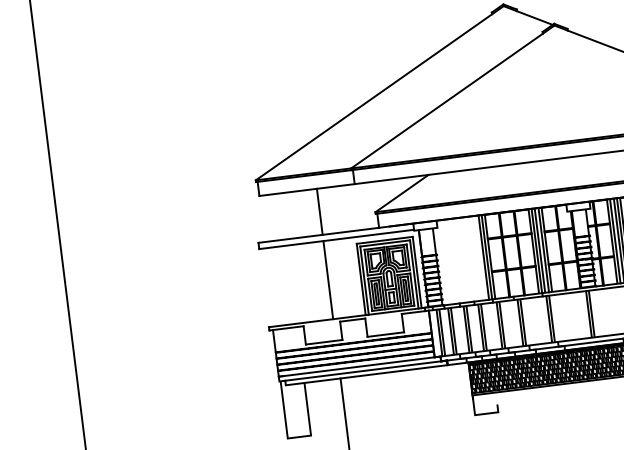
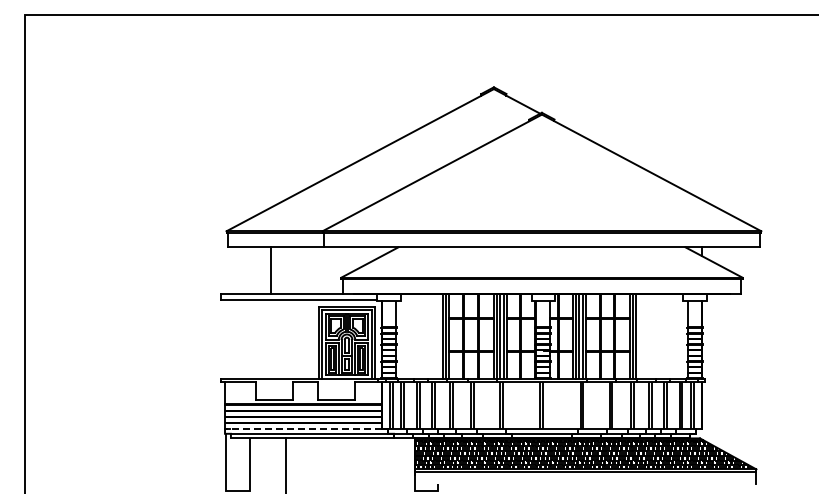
line: (320, 211) -> (271, 270), moved
line: (328, 279) -> (286, 338), removed
line: (356, 367) -> (303, 429), solid -> dashed

